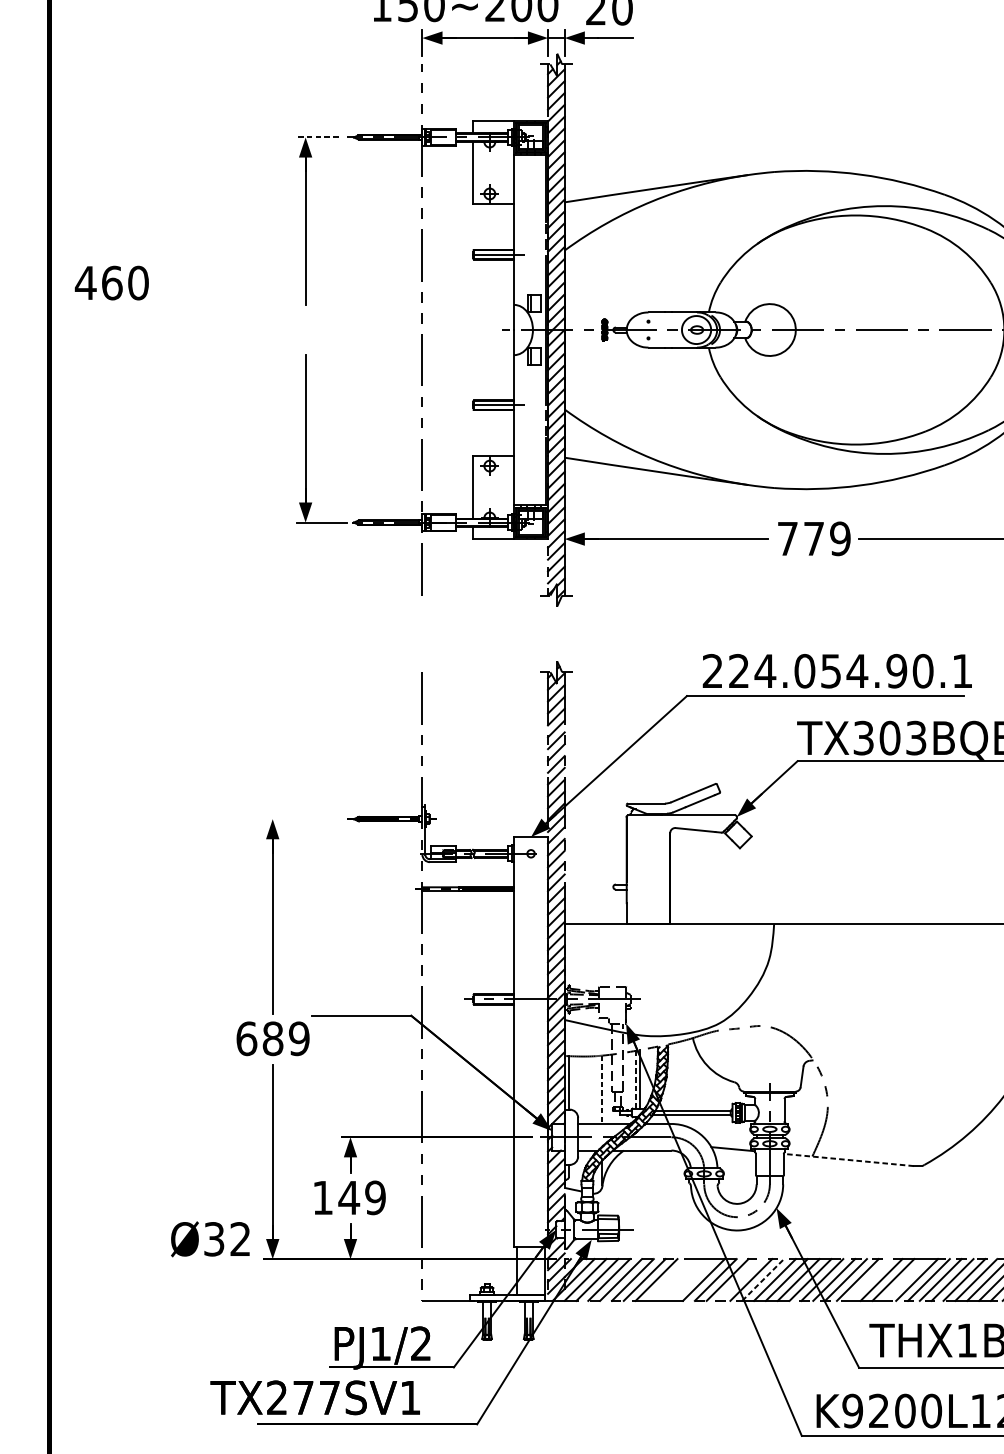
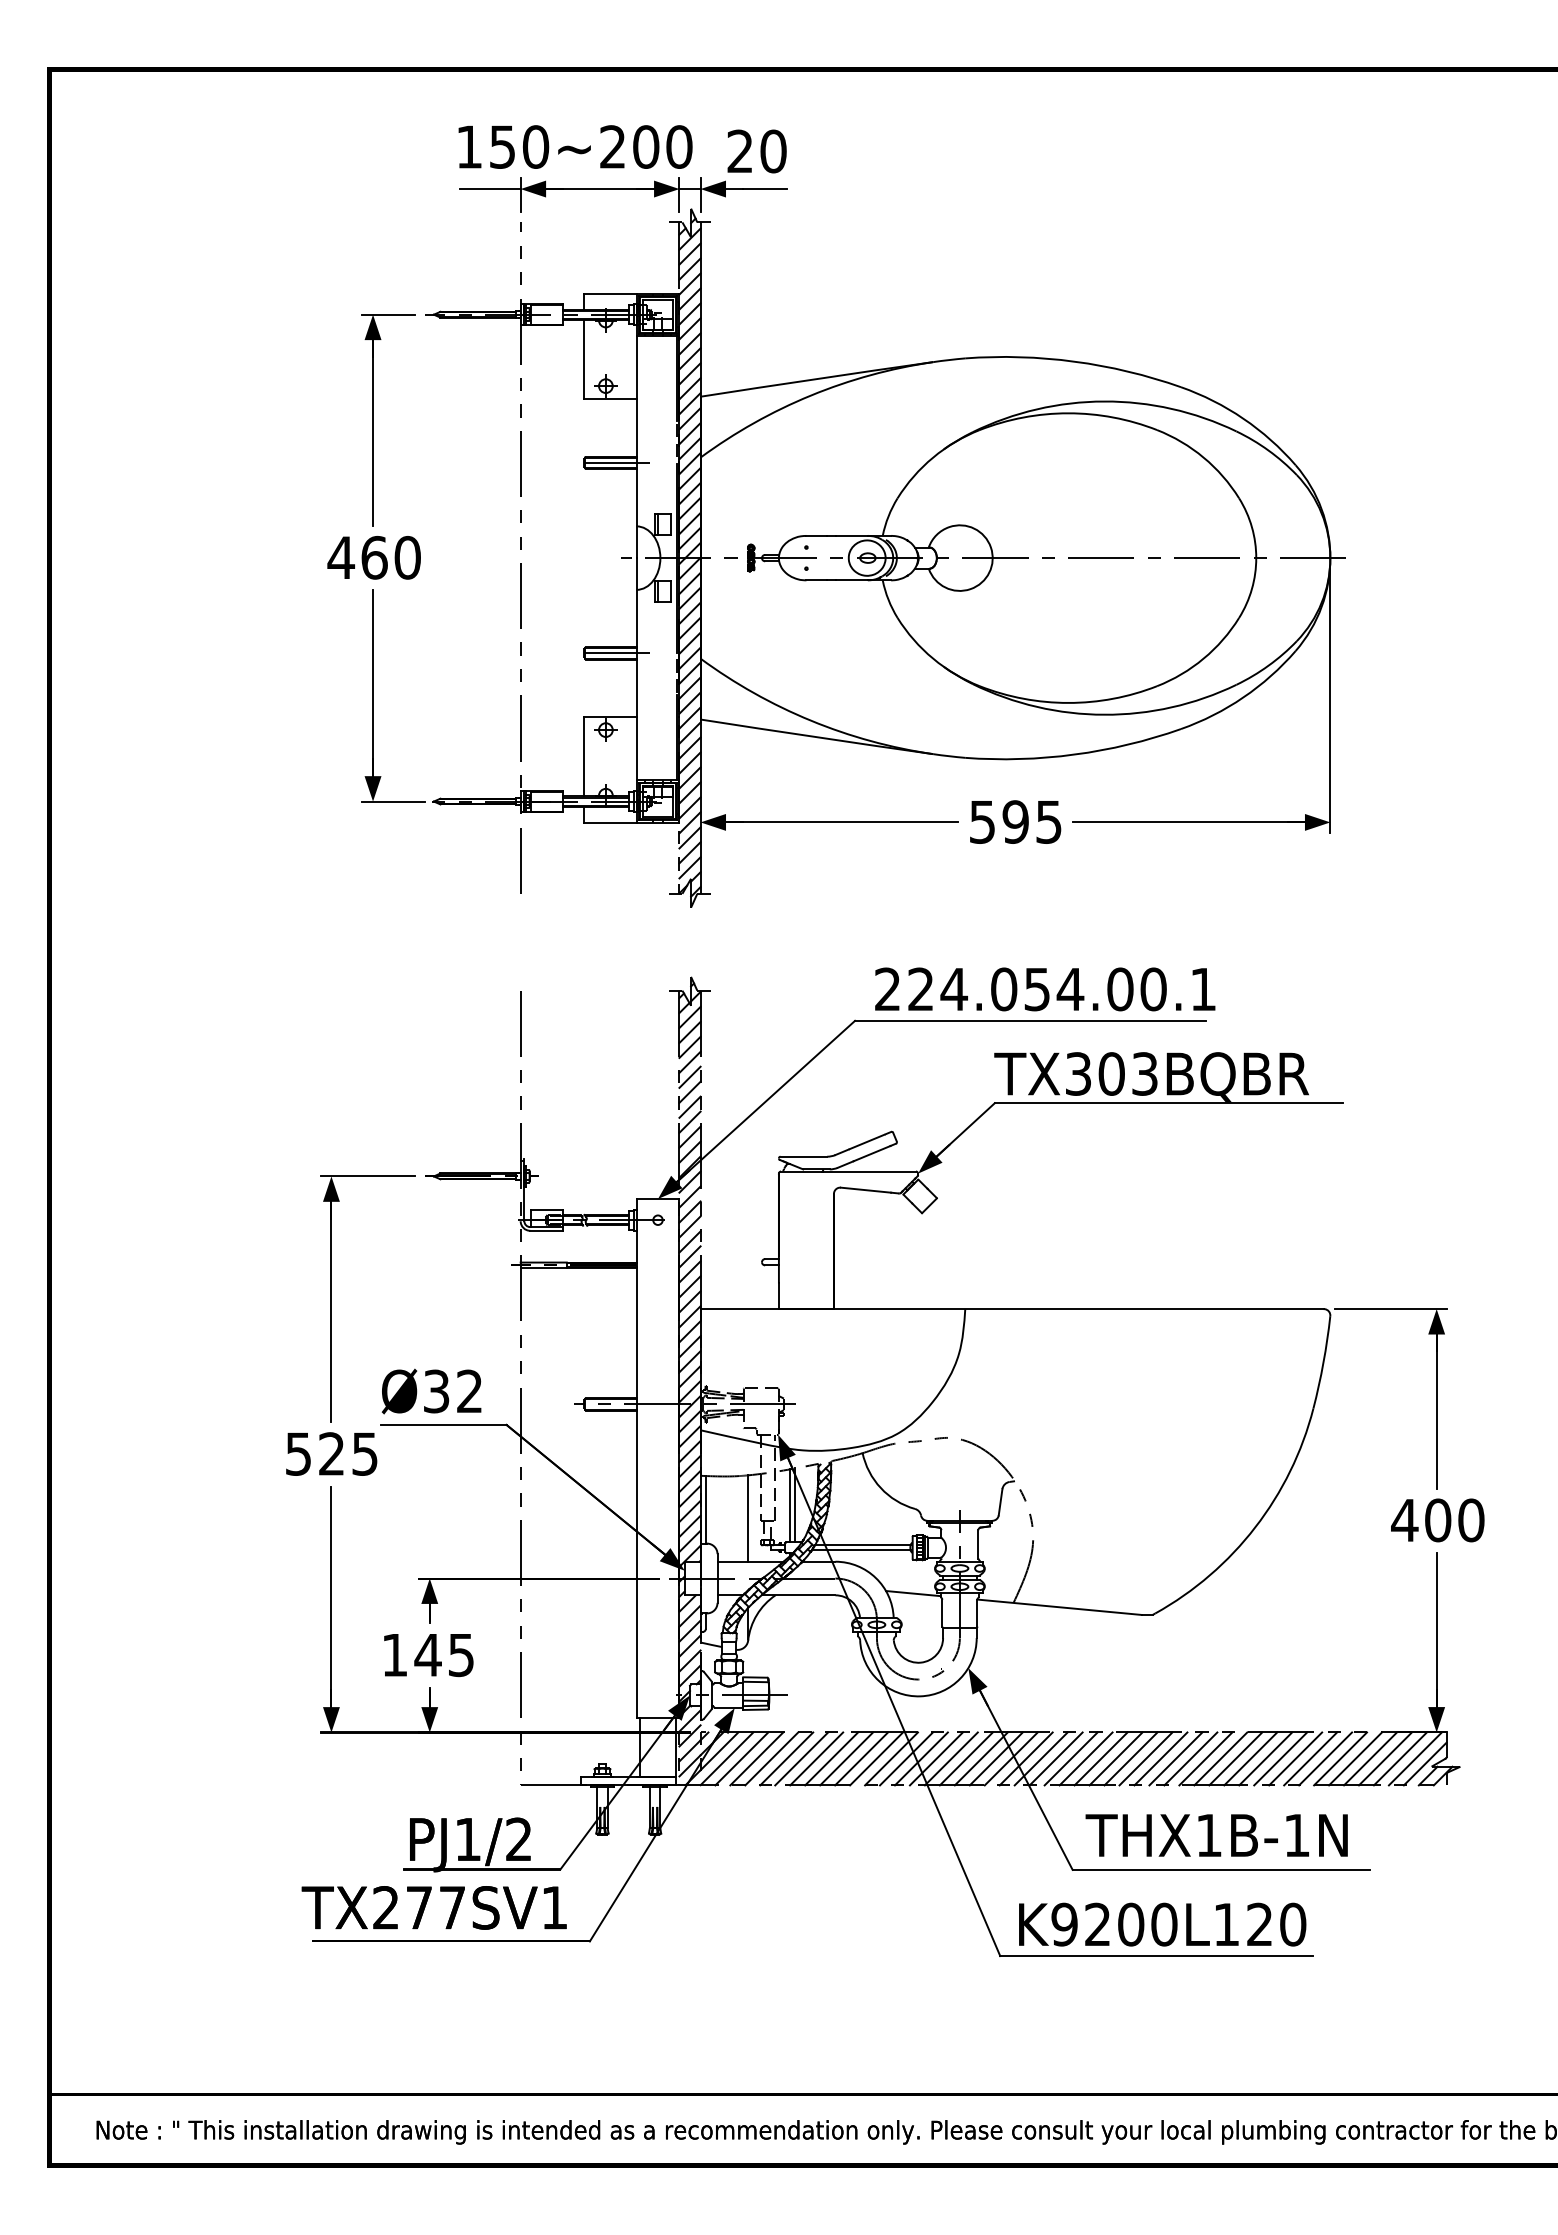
line: (397, 38) -> (489, 189), added
line: (317, 137) -> (388, 314), dashed -> solid
text: (111, 282) -> (373, 557), moved
text: (814, 538) -> (1016, 821), 779 -> 595
text: (896, 671) -> (1120, 989), 224.054.90.1 -> 224.054.00.1
line: (301, 819) -> (367, 1176), added
text: (272, 1038) -> (331, 1453), 689 -> 525
line: (635, 1079) -> (790, 1505), dashed -> solid
line: (602, 1090) -> (748, 1519), dashed -> solid
line: (848, 1160) -> (1059, 1607), dashed -> solid
text: (375, 1197) -> (461, 1654), 149 -> 145
text: (210, 1239) -> (431, 1391), moved
line: (668, 1279) -> (831, 1758), added
line: (680, 1279) -> (846, 1758), added
line: (692, 1279) -> (861, 1758), added
line: (738, 1279) -> (920, 1758), added
line: (763, 1279) -> (951, 1758), dashed -> solid
line: (869, 1279) -> (1085, 1758), added
line: (904, 1279) -> (1130, 1758), added
text: (314, 1397) -> (433, 1907), moved

